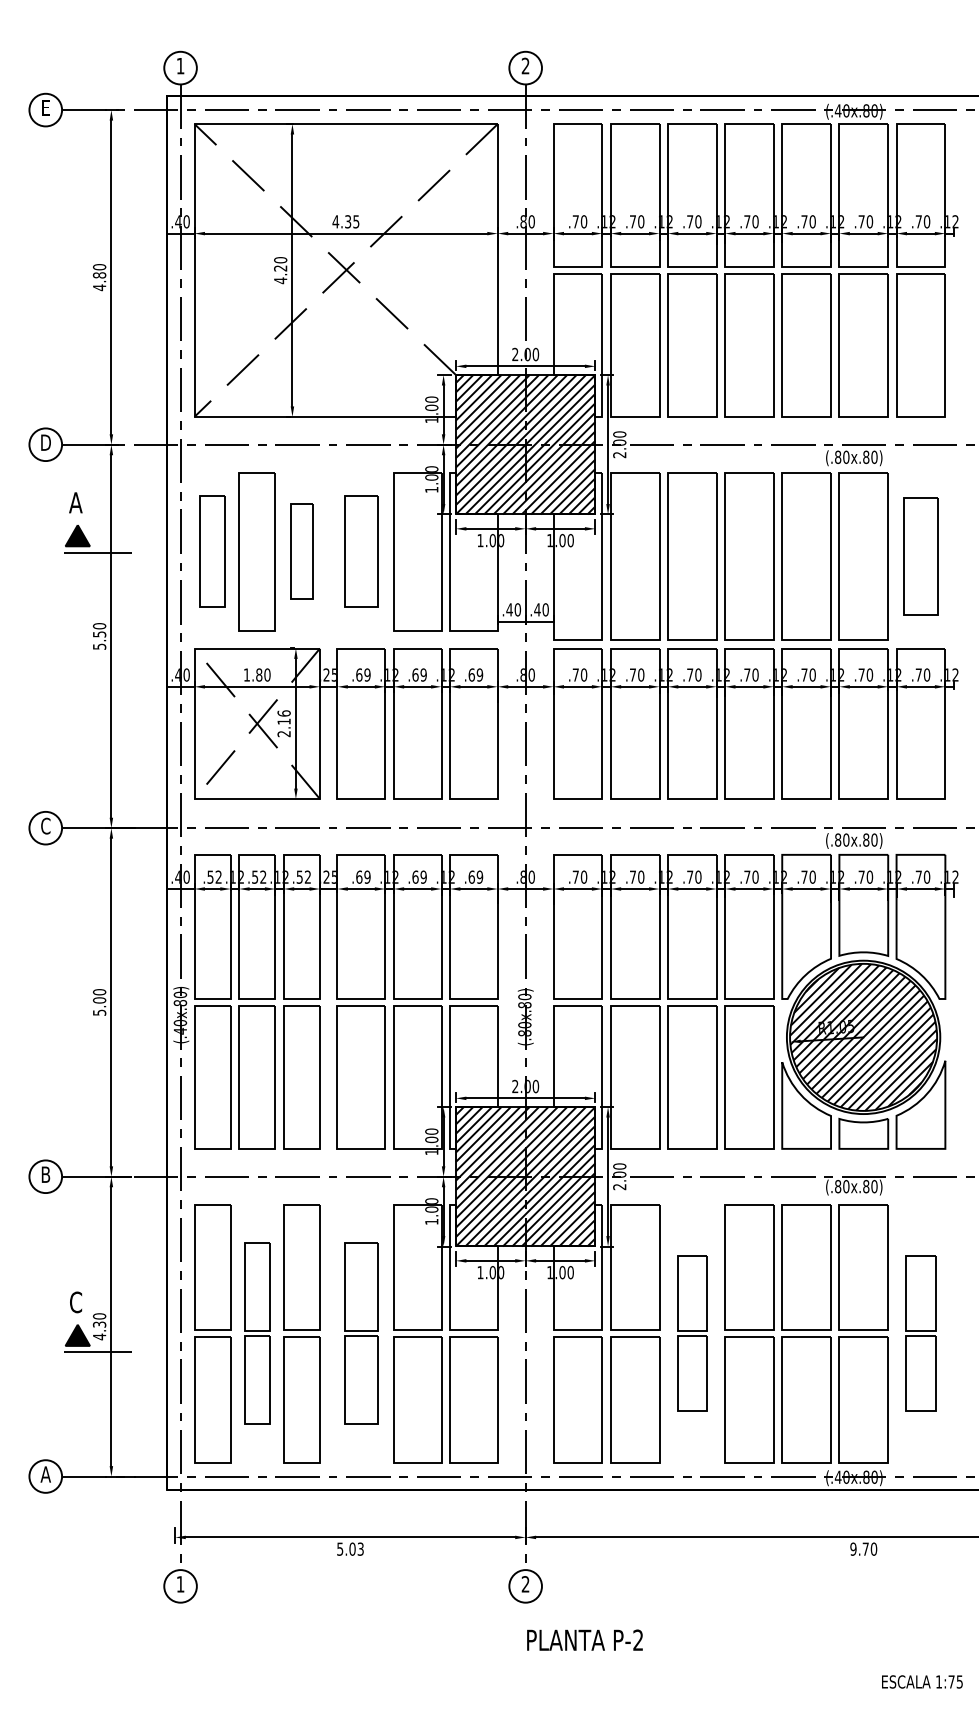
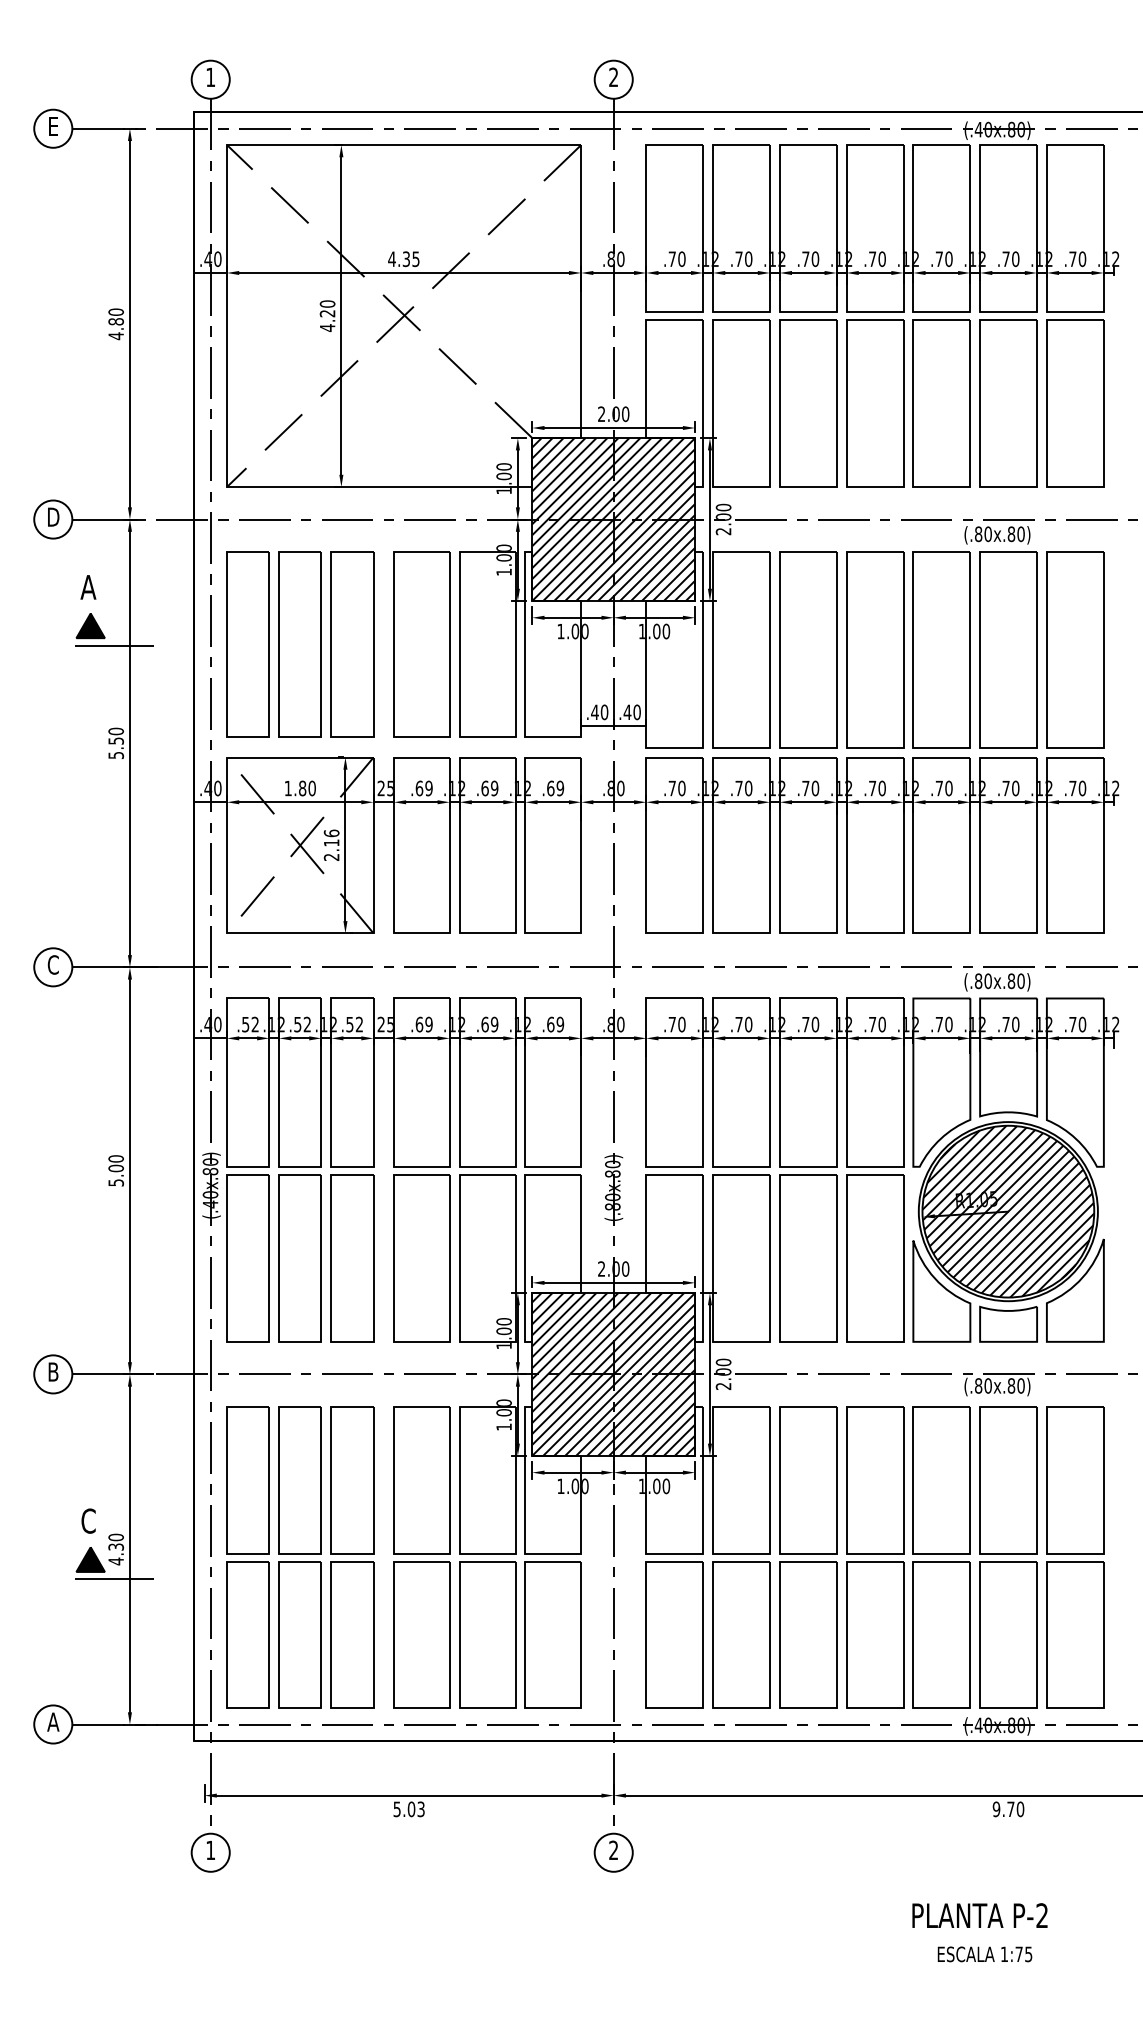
part: (212, 551) -> (247, 644), size x1.43
part: (301, 551) -> (352, 644), size x1.67
part: (361, 551) -> (421, 644), size x1.43
part: (921, 556) -> (1075, 649), size x1.43
part: (256, 1333) -> (299, 1557), size x1.43
part: (361, 1333) -> (421, 1557), size x1.43
part: (692, 1333) -> (808, 1557), size x1.67
part: (921, 1333) -> (1075, 1557), size x1.67
text: (584, 1640) -> (979, 1915), moved
text: (921, 1682) -> (984, 1954), moved

